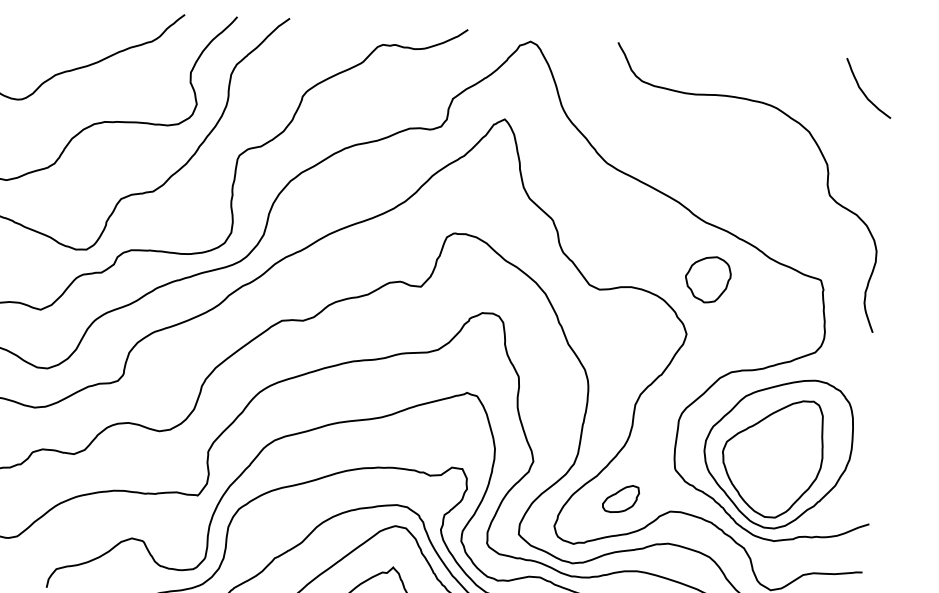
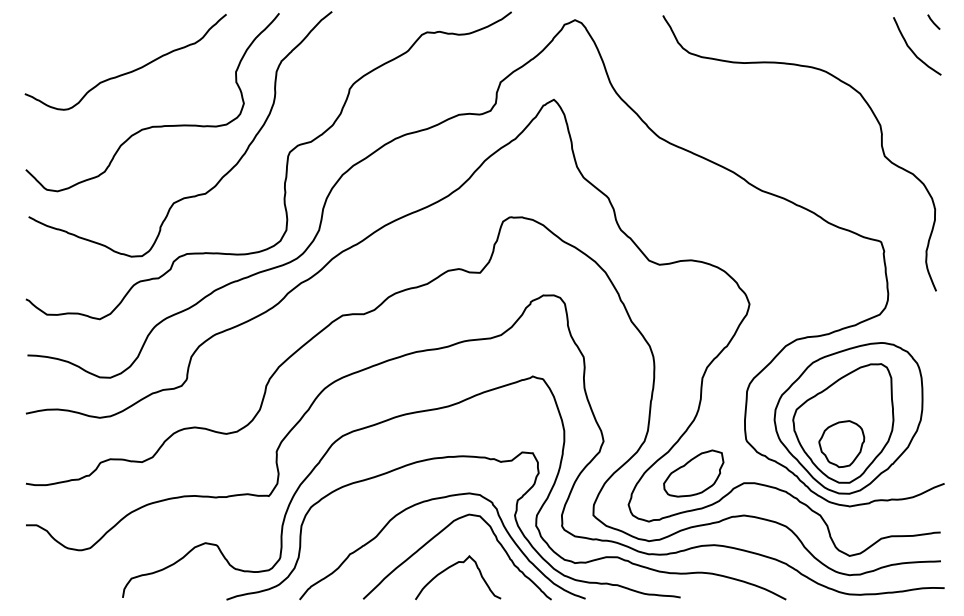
line: (886, 64) -> (933, 21), added
part: (707, 280) -> (841, 444), moved
part: (620, 498) -> (693, 473), size x1.67

